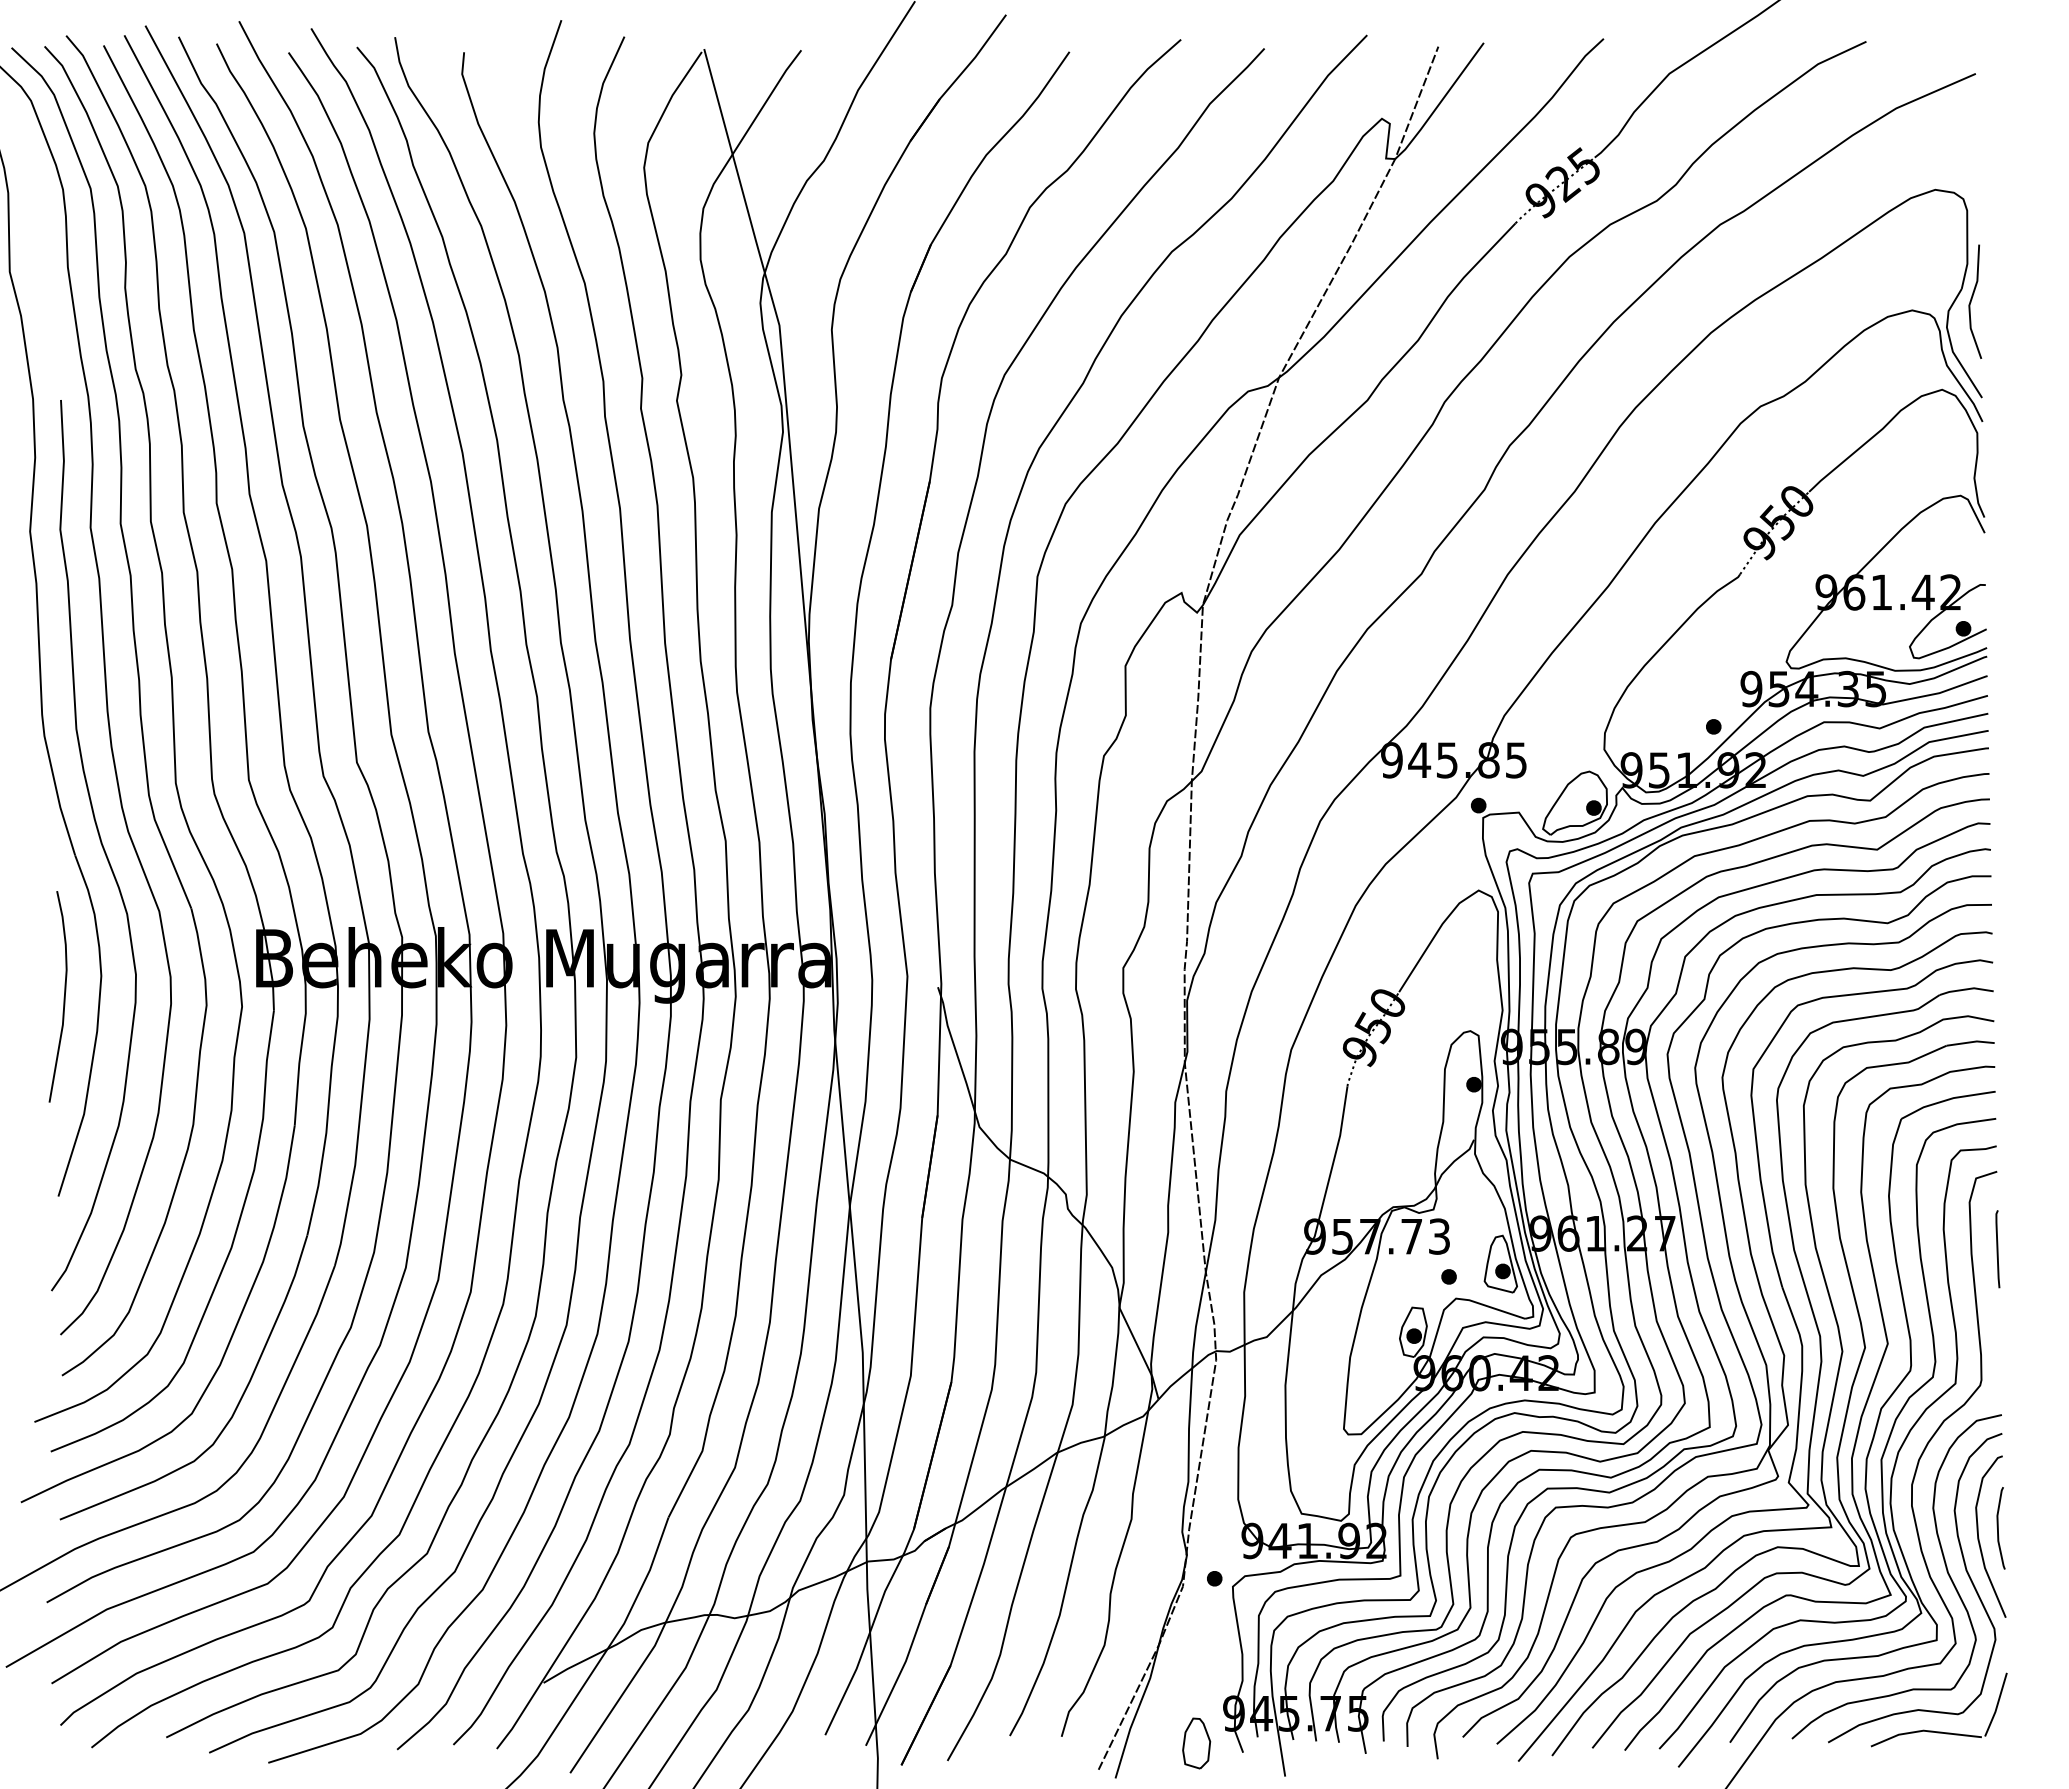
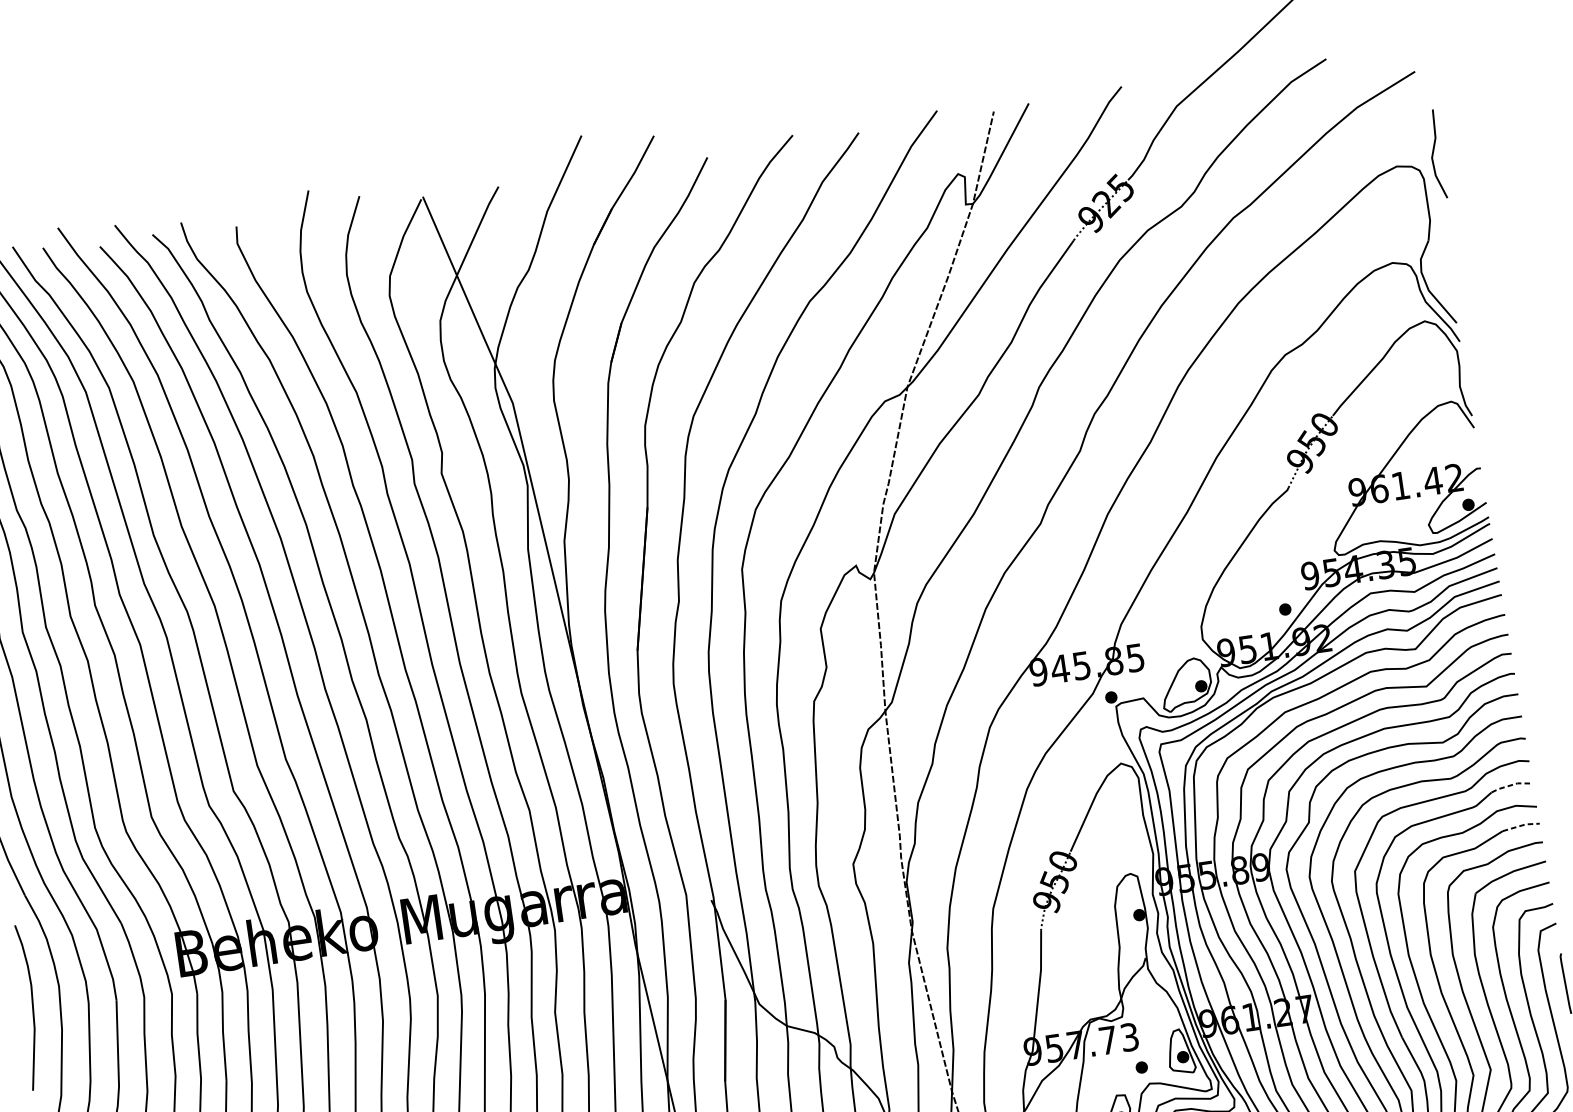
line: (1972, 299) -> (1433, 152), moved
line: (1966, 989) -> (1511, 785), solid -> dashed
line: (1971, 1042) -> (1521, 825), solid -> dashed

